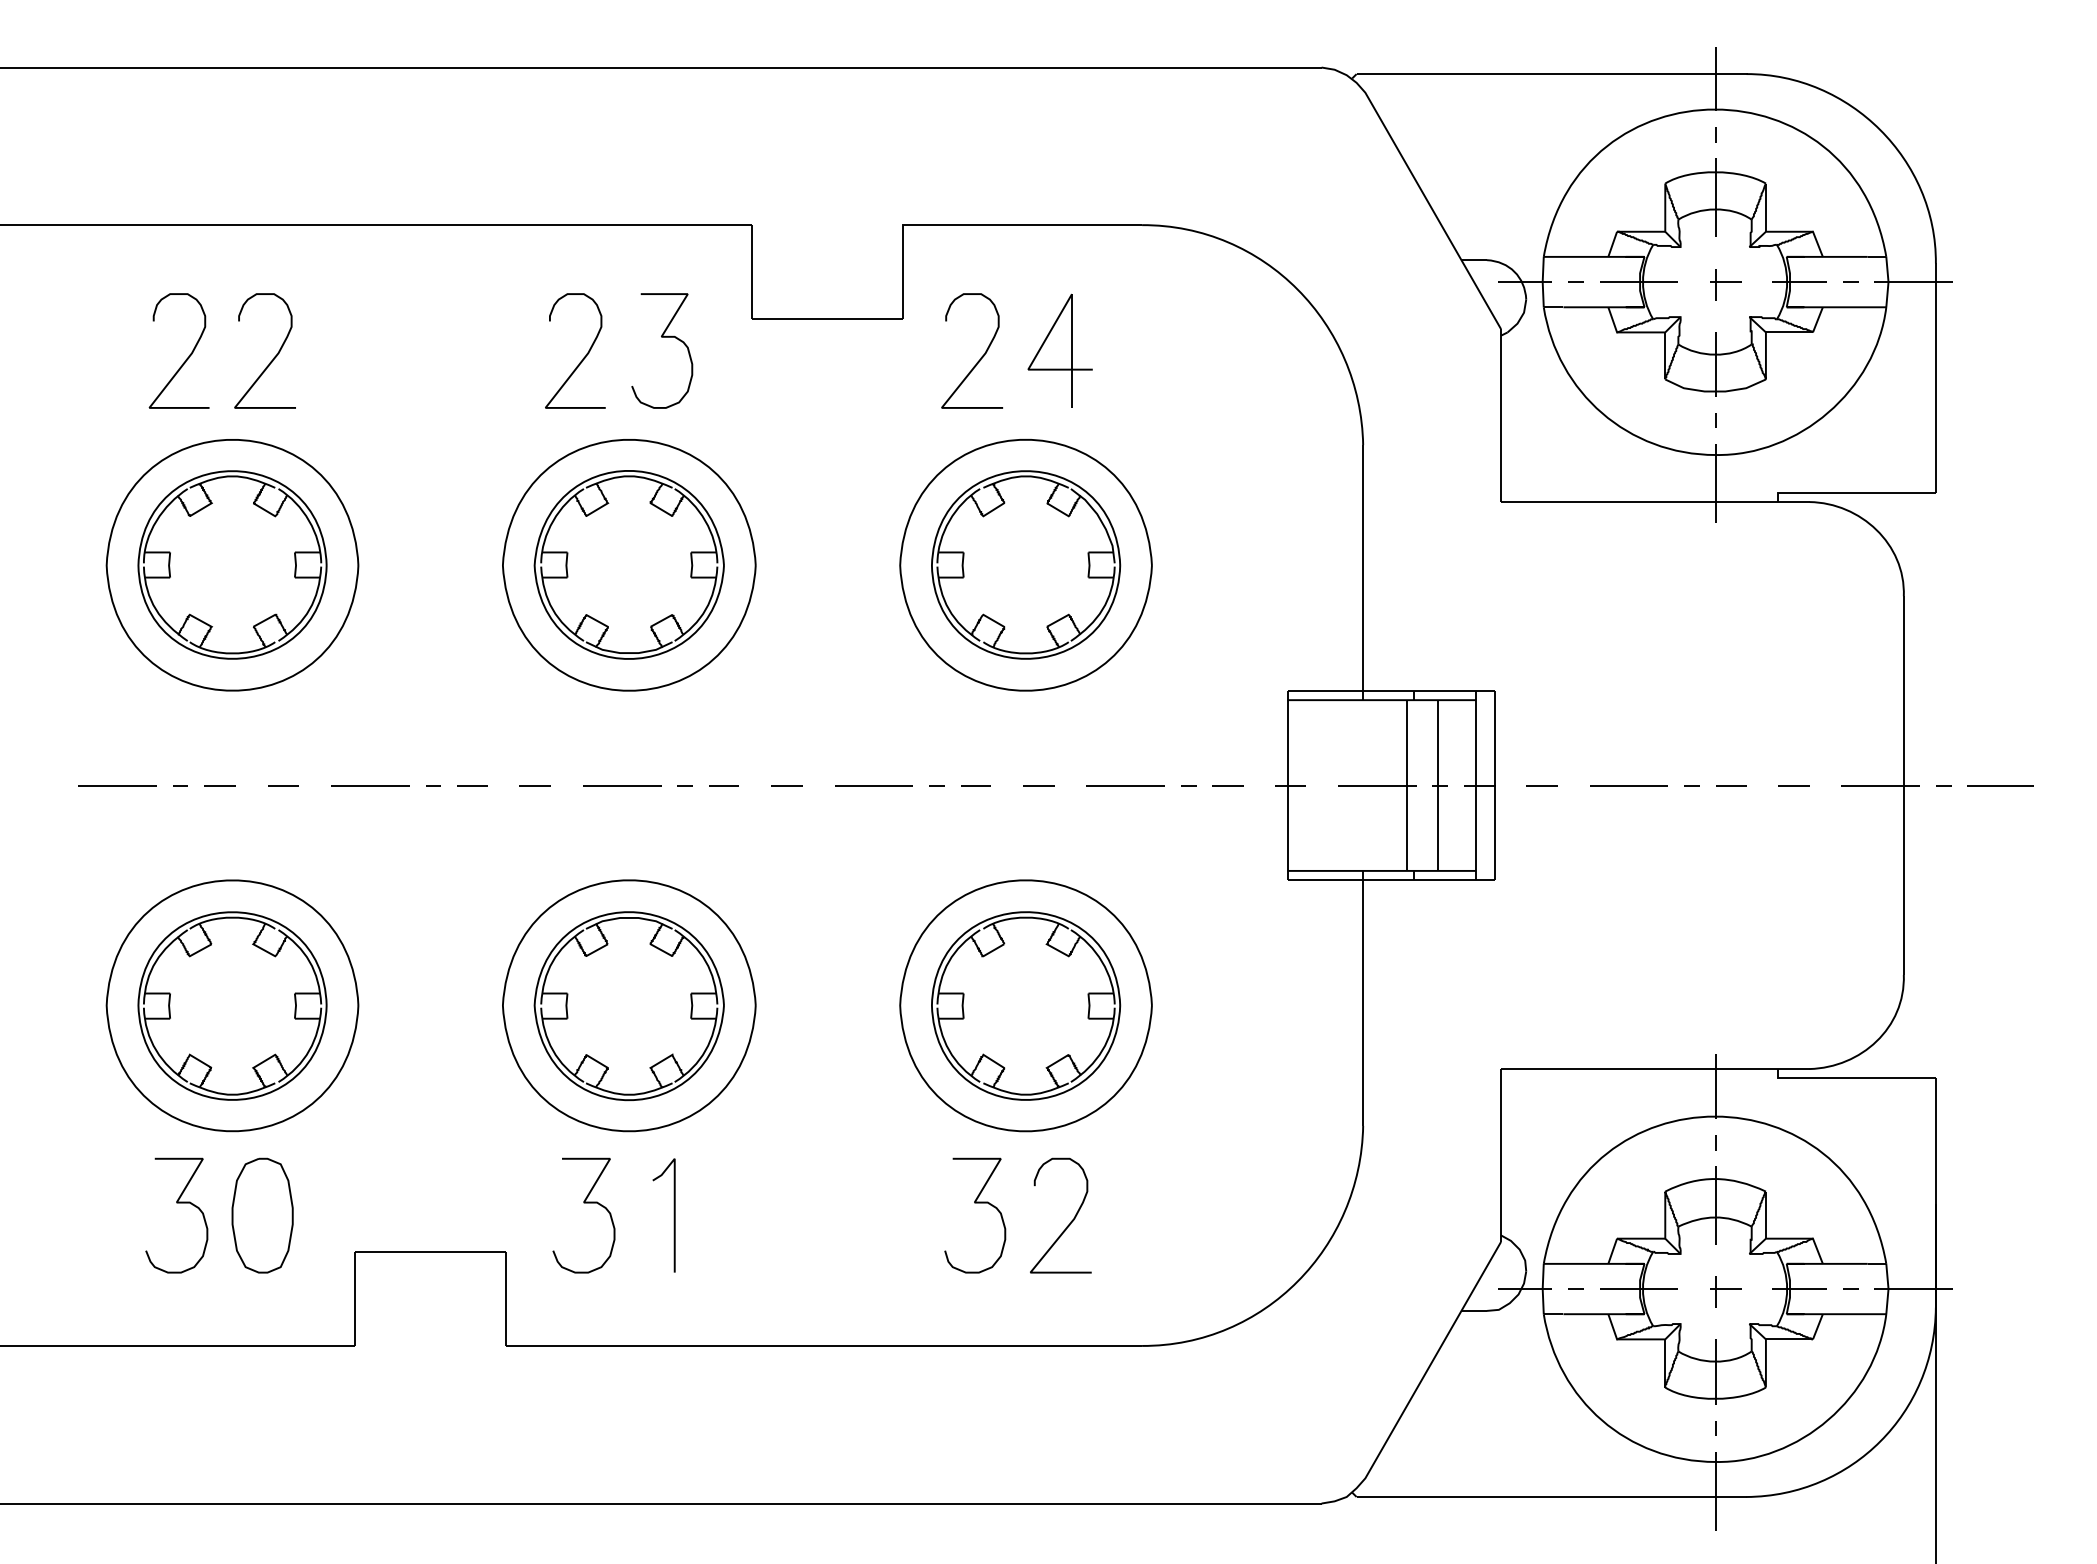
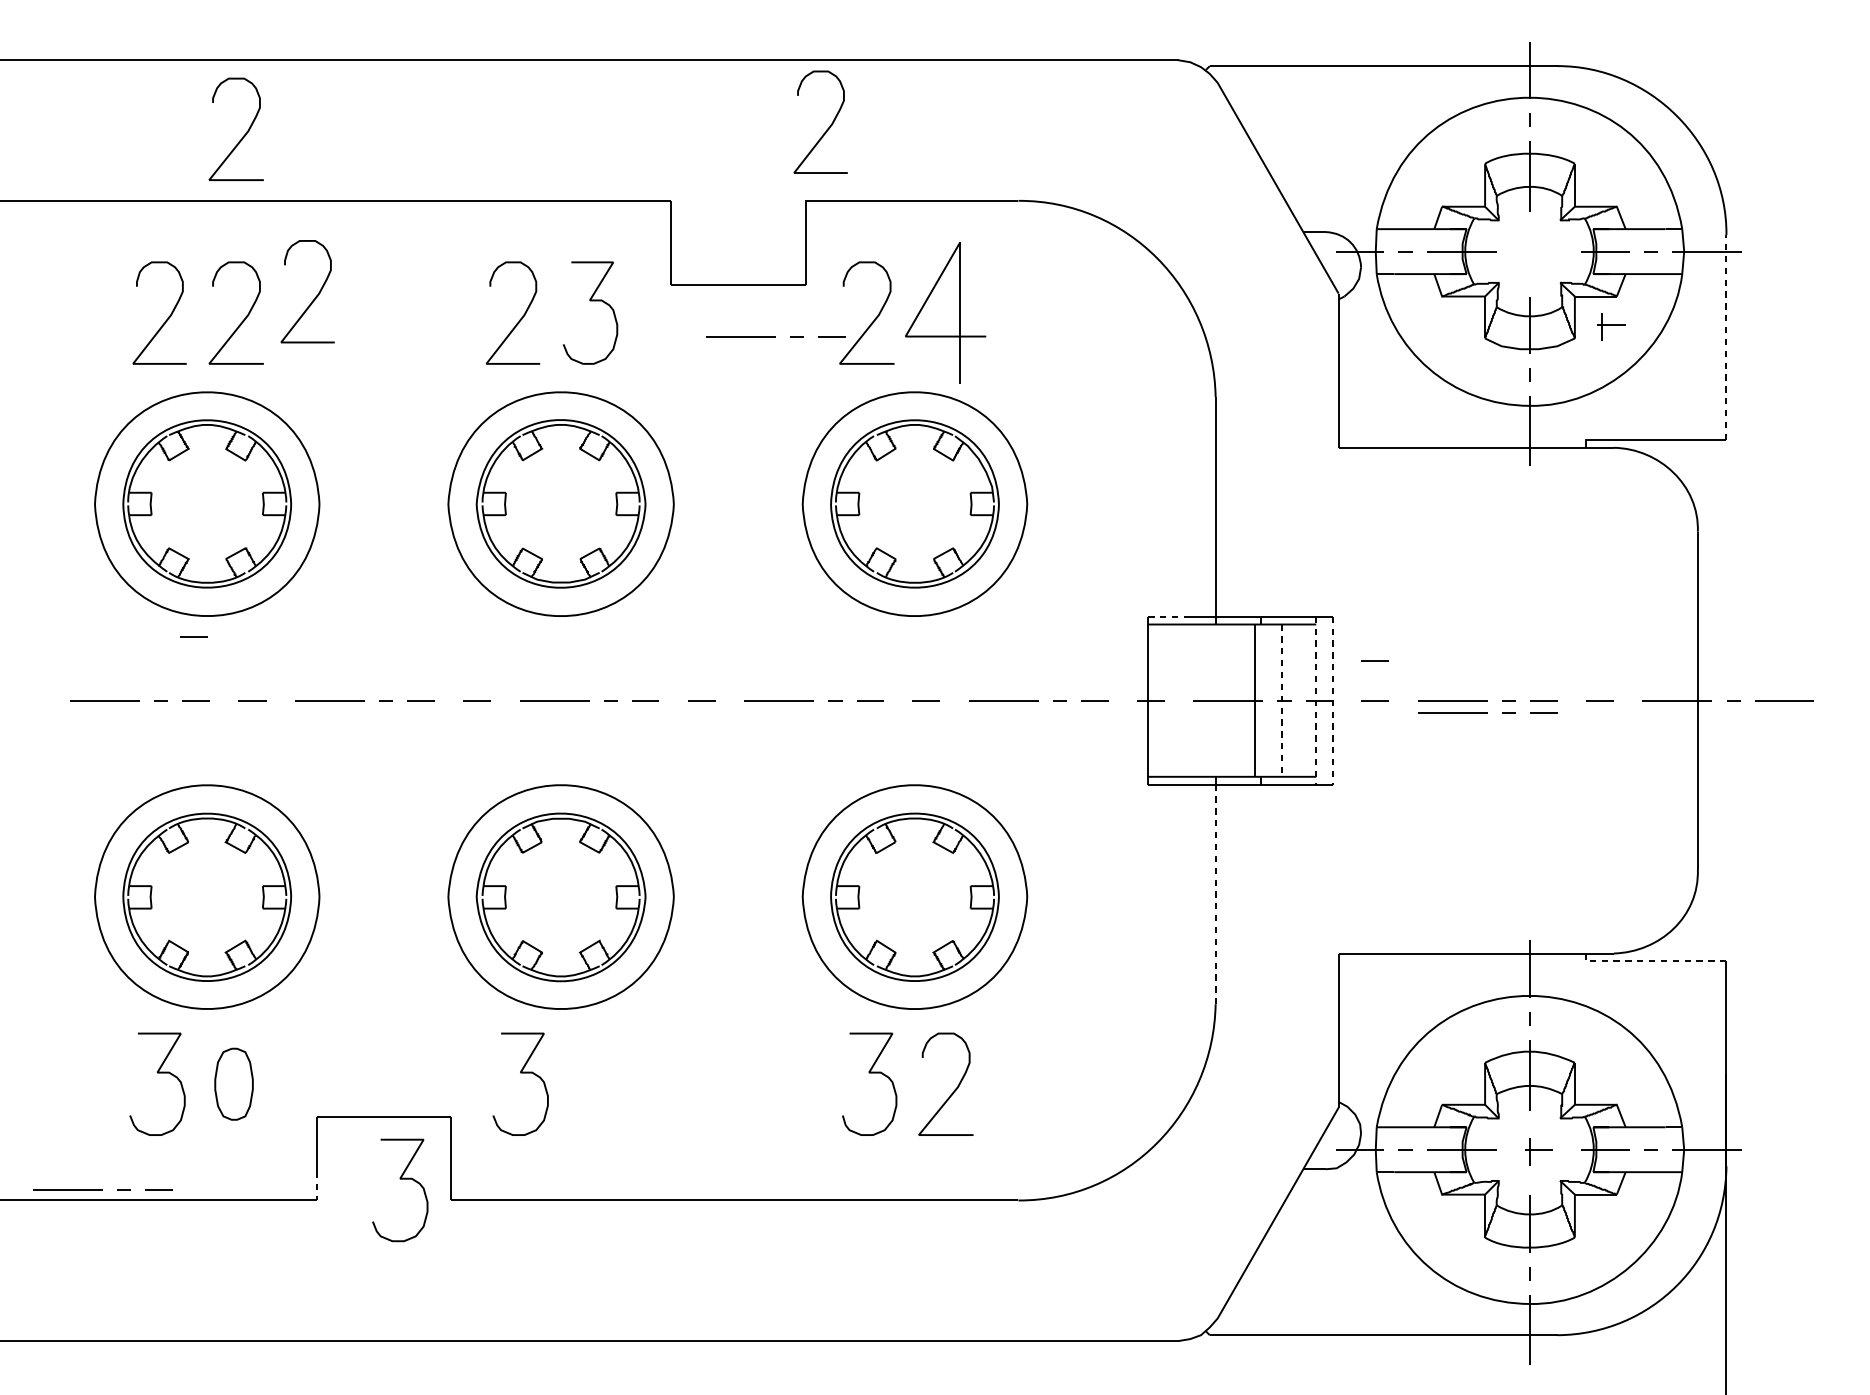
curve: (928, 143) -> (827, 128), added
curve: (273, 151) -> (243, 135), added
part: (1725, 284) -> (1611, 326), moved
curve: (352, 334) -> (314, 298), added
part: (1059, 350) -> (944, 312), size x1.4
line: (869, 377) -> (775, 336), added
line: (1935, 378) -> (1726, 337), solid -> dashed
line: (1309, 691) -> (1167, 616), solid -> dashed
line: (217, 714) -> (193, 637), added
line: (1541, 741) -> (1374, 661), added
line: (1437, 786) -> (1281, 701), solid -> dashed
line: (1475, 786) -> (1315, 701), solid -> dashed
line: (1494, 786) -> (1332, 701), solid -> dashed
line: (1667, 799) -> (1487, 713), added
line: (1363, 1003) -> (1215, 895), solid -> dashed
line: (1851, 1077) -> (1651, 961), solid -> dashed
part: (262, 1215) -> (233, 1084), size x0.7
line: (673, 1215) -> (600, 1084), removed
curve: (448, 1322) -> (399, 1179), added
line: (355, 1330) -> (316, 1186), solid -> dashed
line: (115, 1334) -> (102, 1190), added

